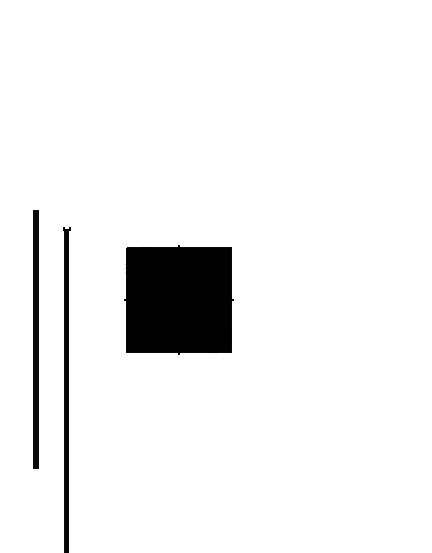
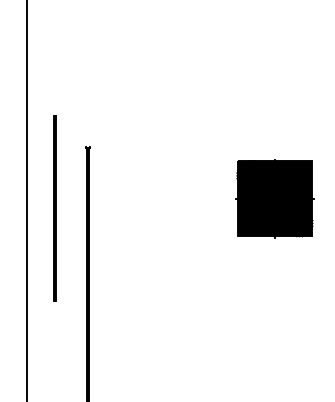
part: (178, 299) -> (274, 198), moved
line: (35, 339) -> (54, 208), moved

